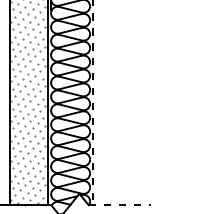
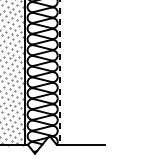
line: (120, 205) -> (81, 144), dashed -> solid

